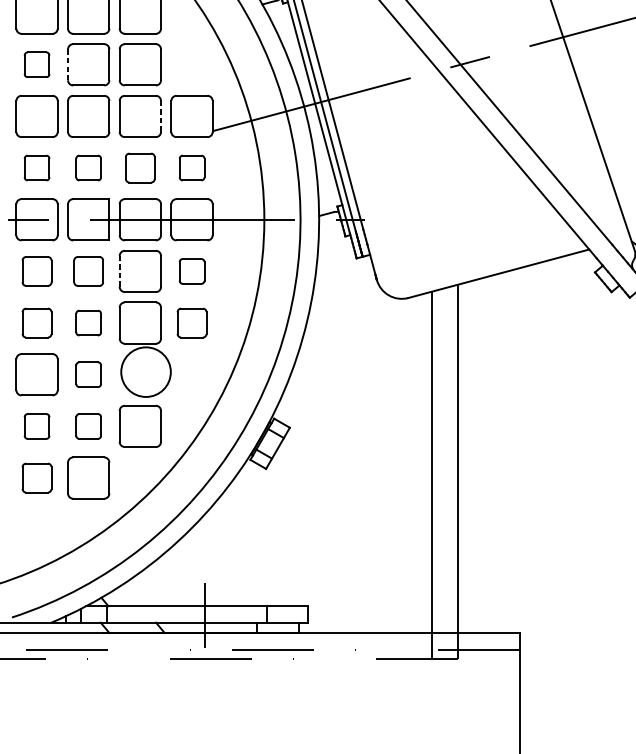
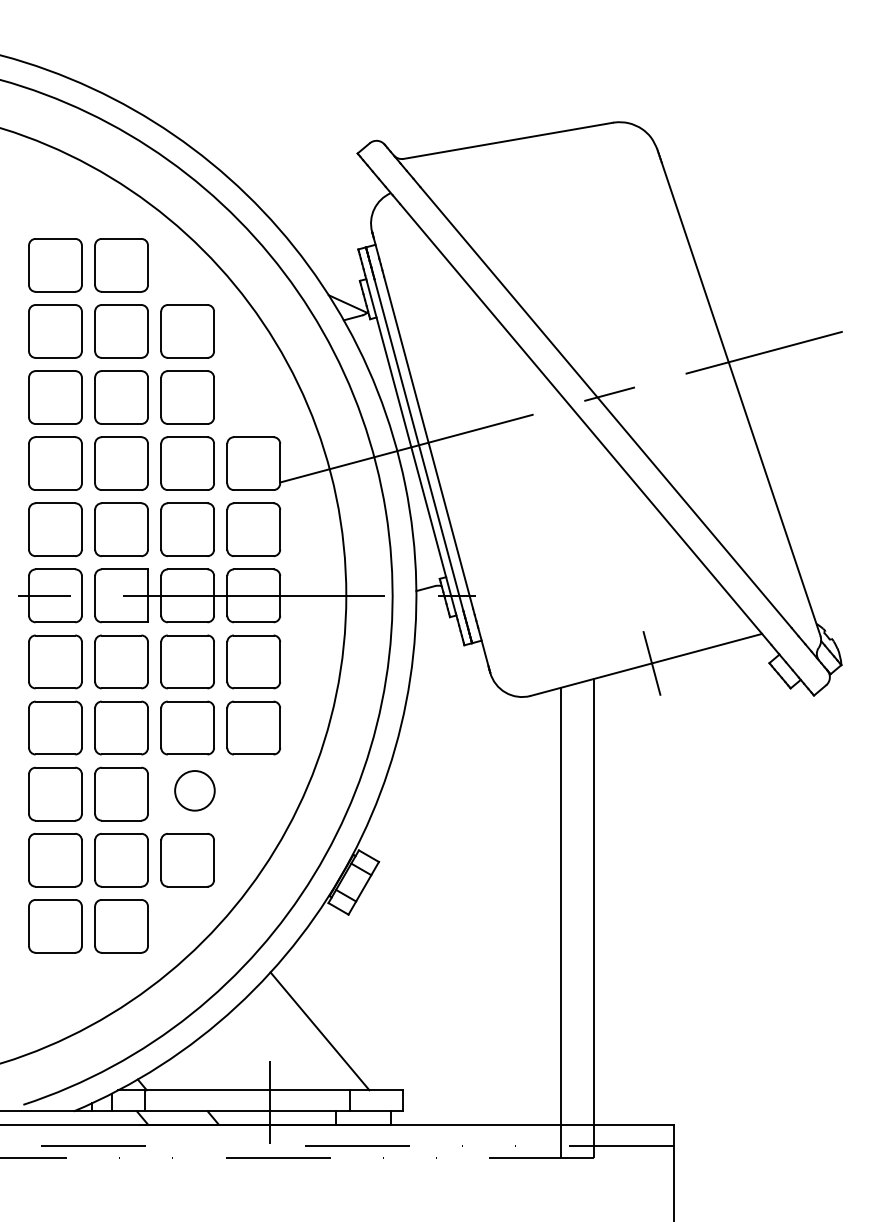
part: (37, 64) -> (55, 397), size x1.67
line: (68, 64) -> (95, 397), dashed -> solid
line: (161, 116) -> (214, 463), dashed -> solid
part: (37, 167) -> (55, 529), size x1.67
part: (88, 167) -> (121, 529), size x1.67
part: (140, 167) -> (187, 529), size x1.43
part: (191, 167) -> (253, 529), size x1.67
part: (37, 271) -> (55, 661), size x1.43
part: (88, 271) -> (121, 661), size x1.43
line: (119, 271) -> (161, 661), dashed -> solid
part: (191, 271) -> (253, 661), size x1.67
line: (502, 272) -> (651, 663), added
part: (37, 322) -> (55, 727), size x1.43
part: (88, 322) -> (121, 727), size x1.67
part: (191, 322) -> (253, 727), size x1.43
circle: (145, 371) -> (194, 790), size x0.62
part: (88, 374) -> (121, 793), size x1.67
part: (37, 426) -> (55, 860), size x1.67
part: (88, 426) -> (121, 860), size x1.67
part: (37, 478) -> (55, 926), size x1.43
line: (243, 560) -> (319, 1031), added

